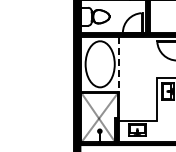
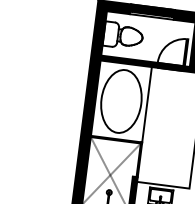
line: (119, 64) -> (147, 105), dashed -> solid

